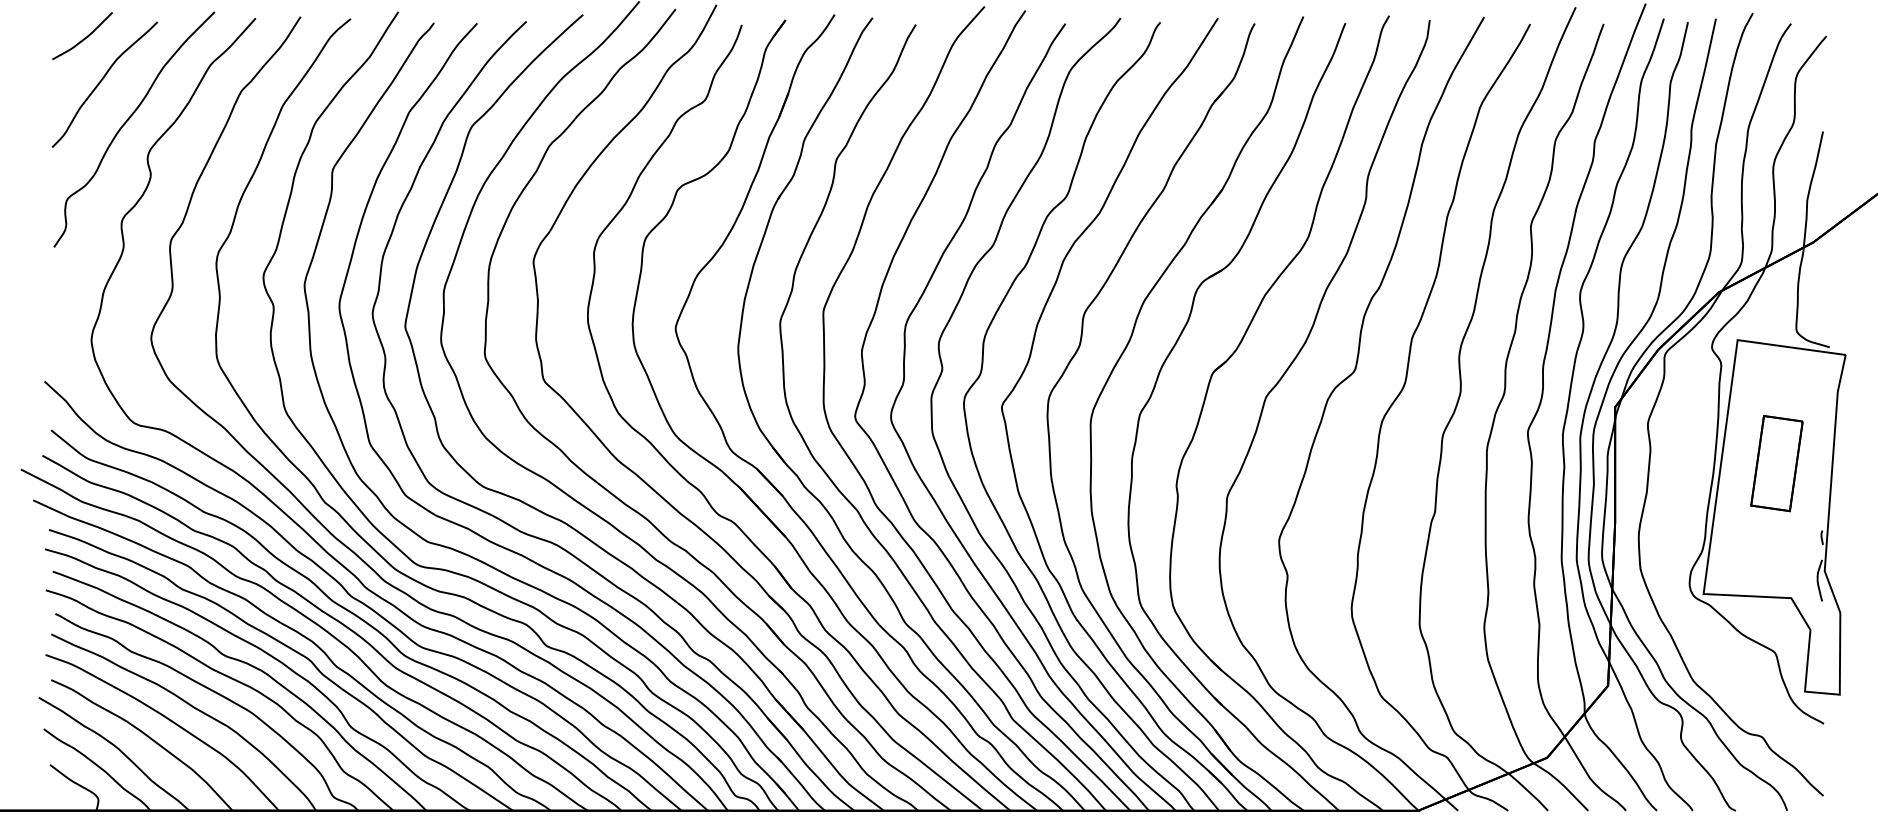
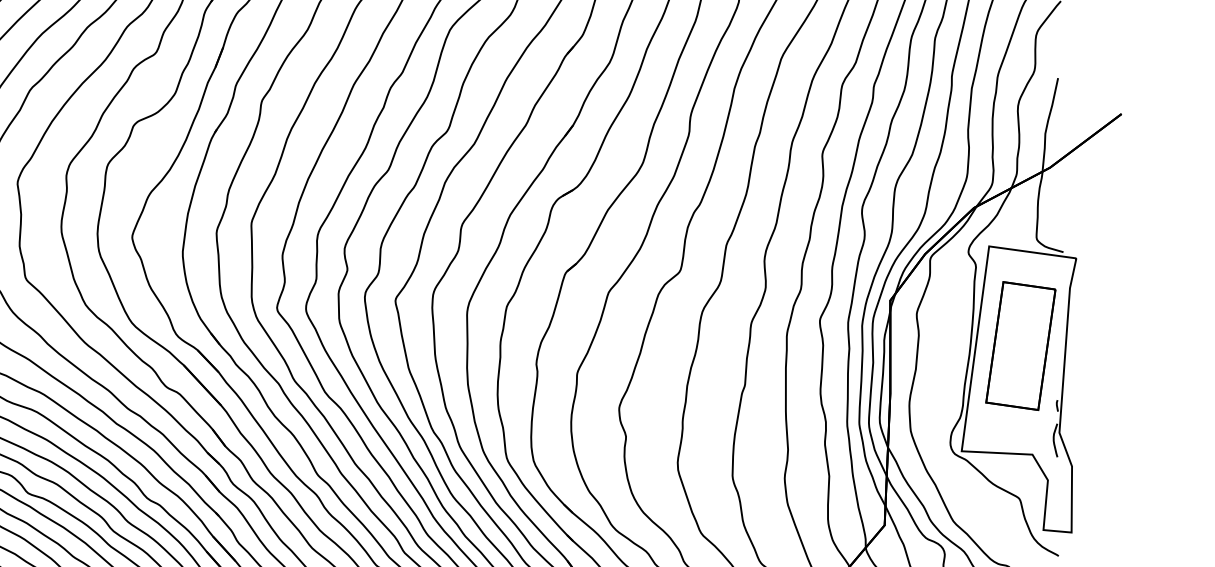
part: (1776, 463) -> (1020, 345), size x1.67

